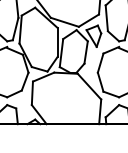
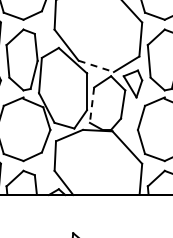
line: (65, 22) -> (96, 66), solid -> dashed
line: (61, 53) -> (92, 105), solid -> dashed

